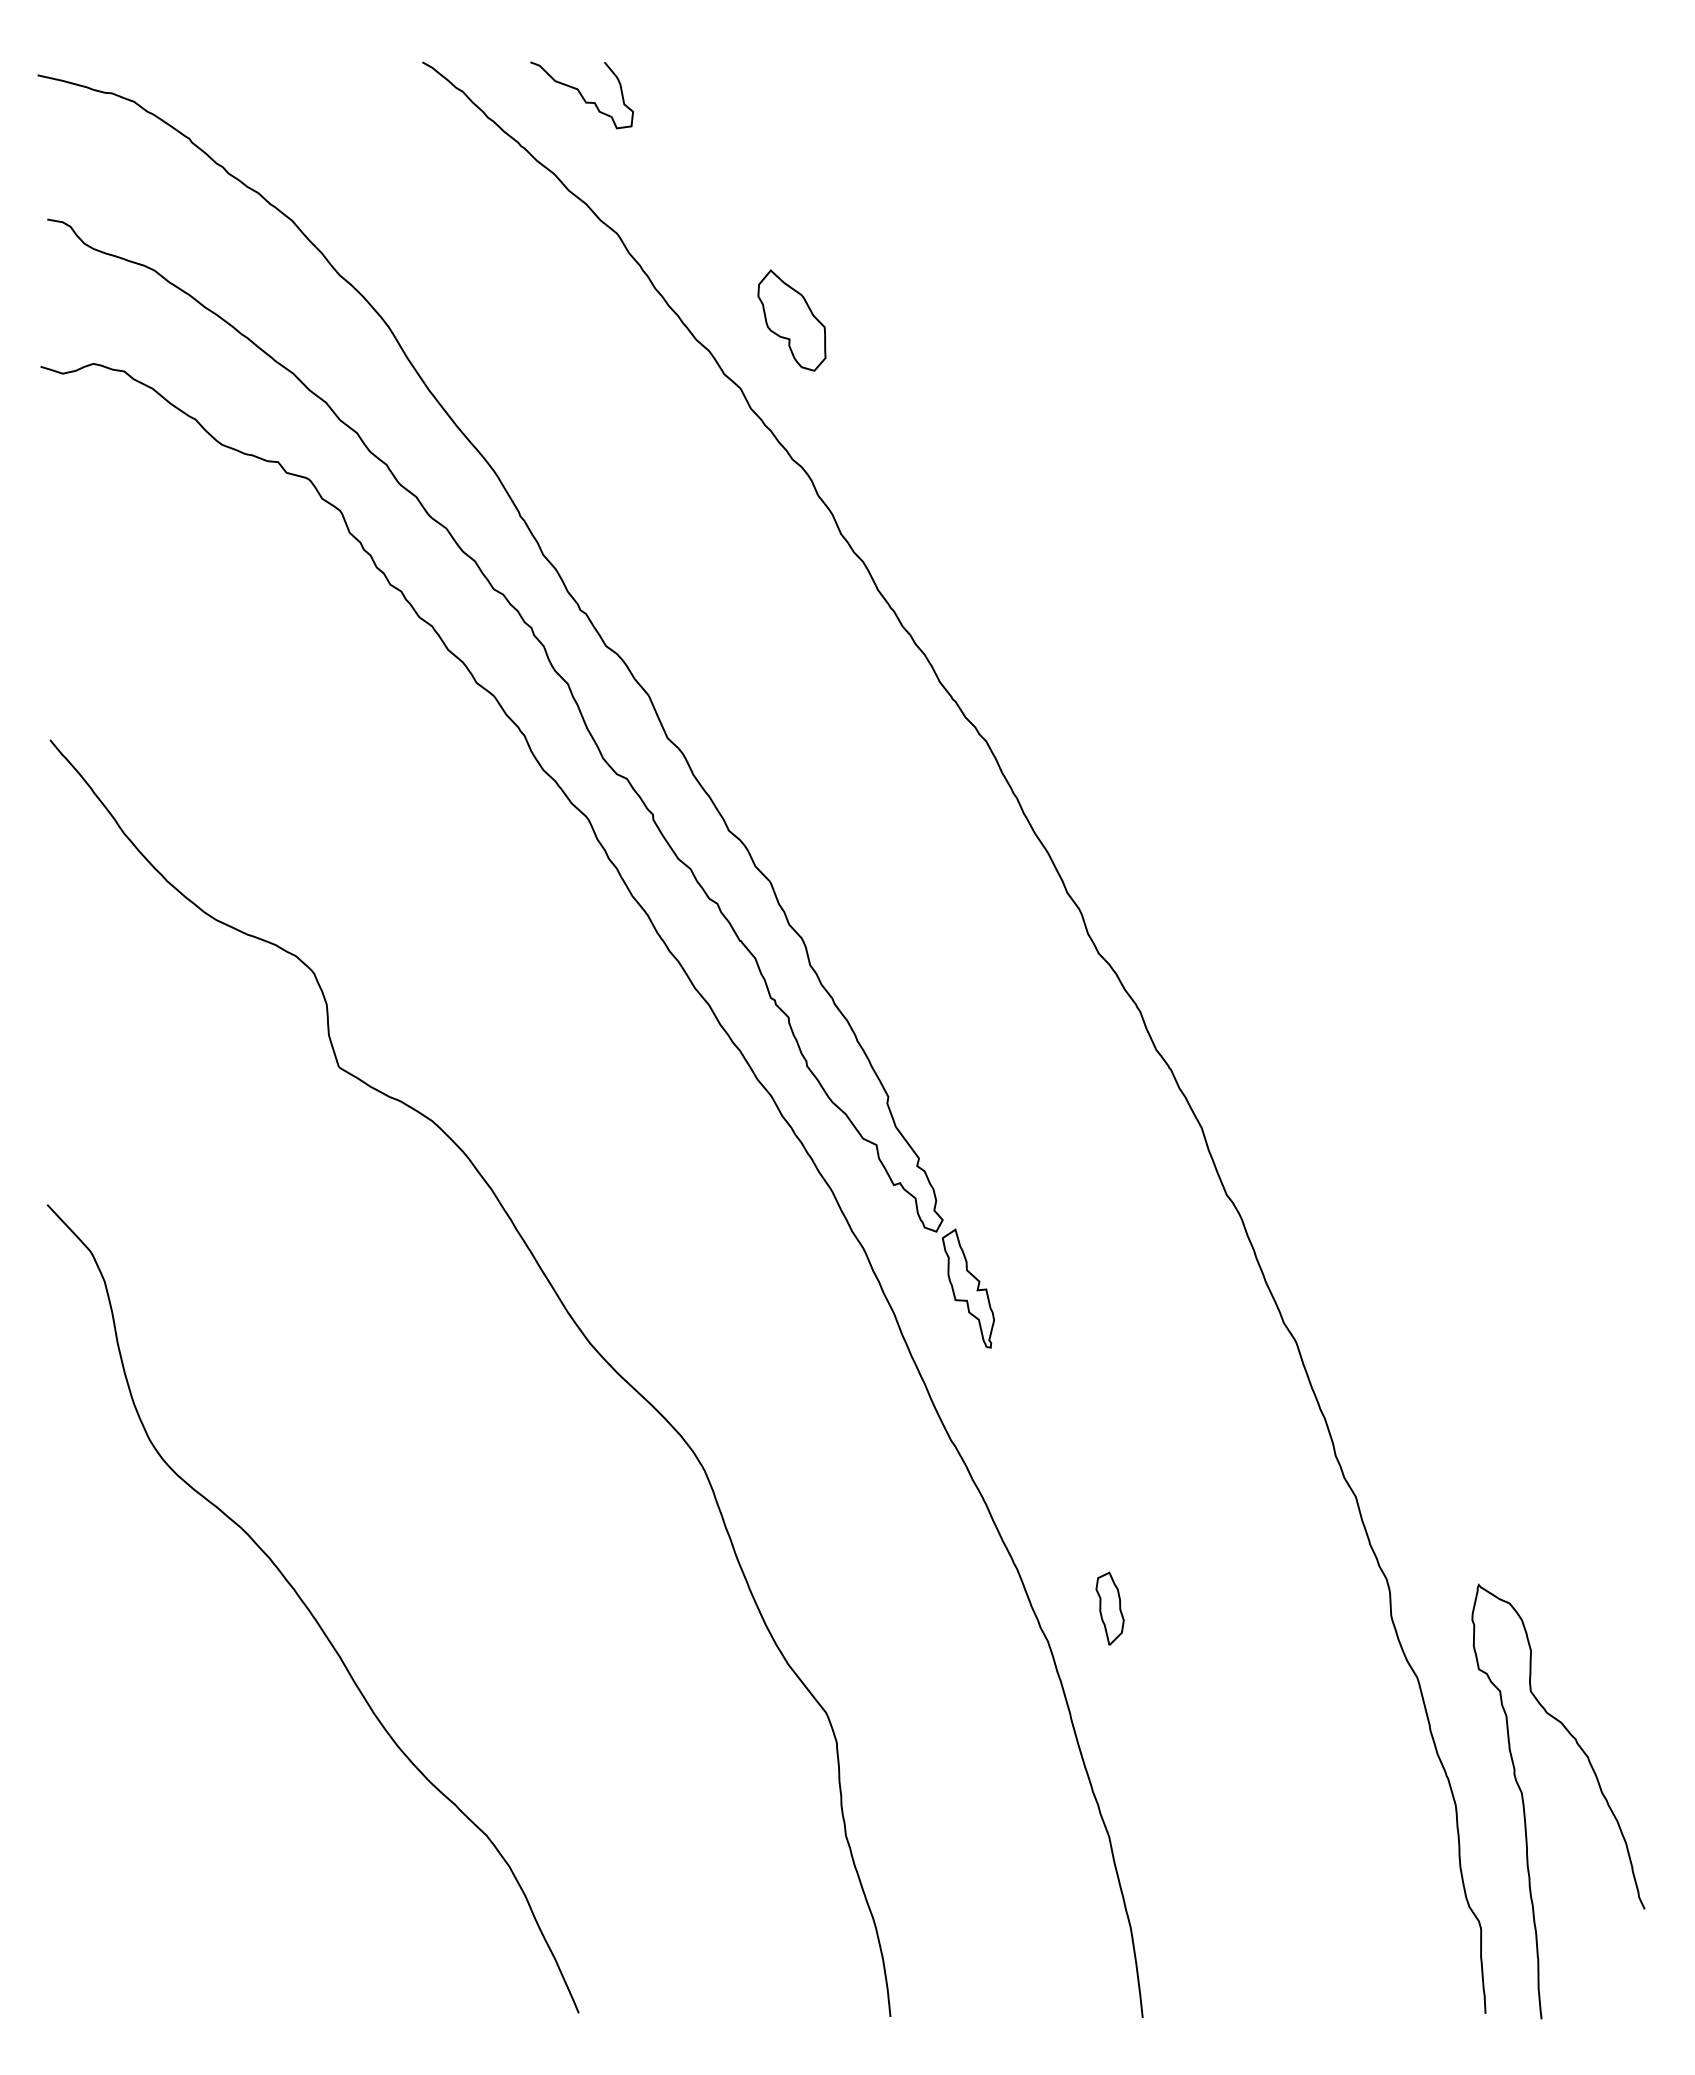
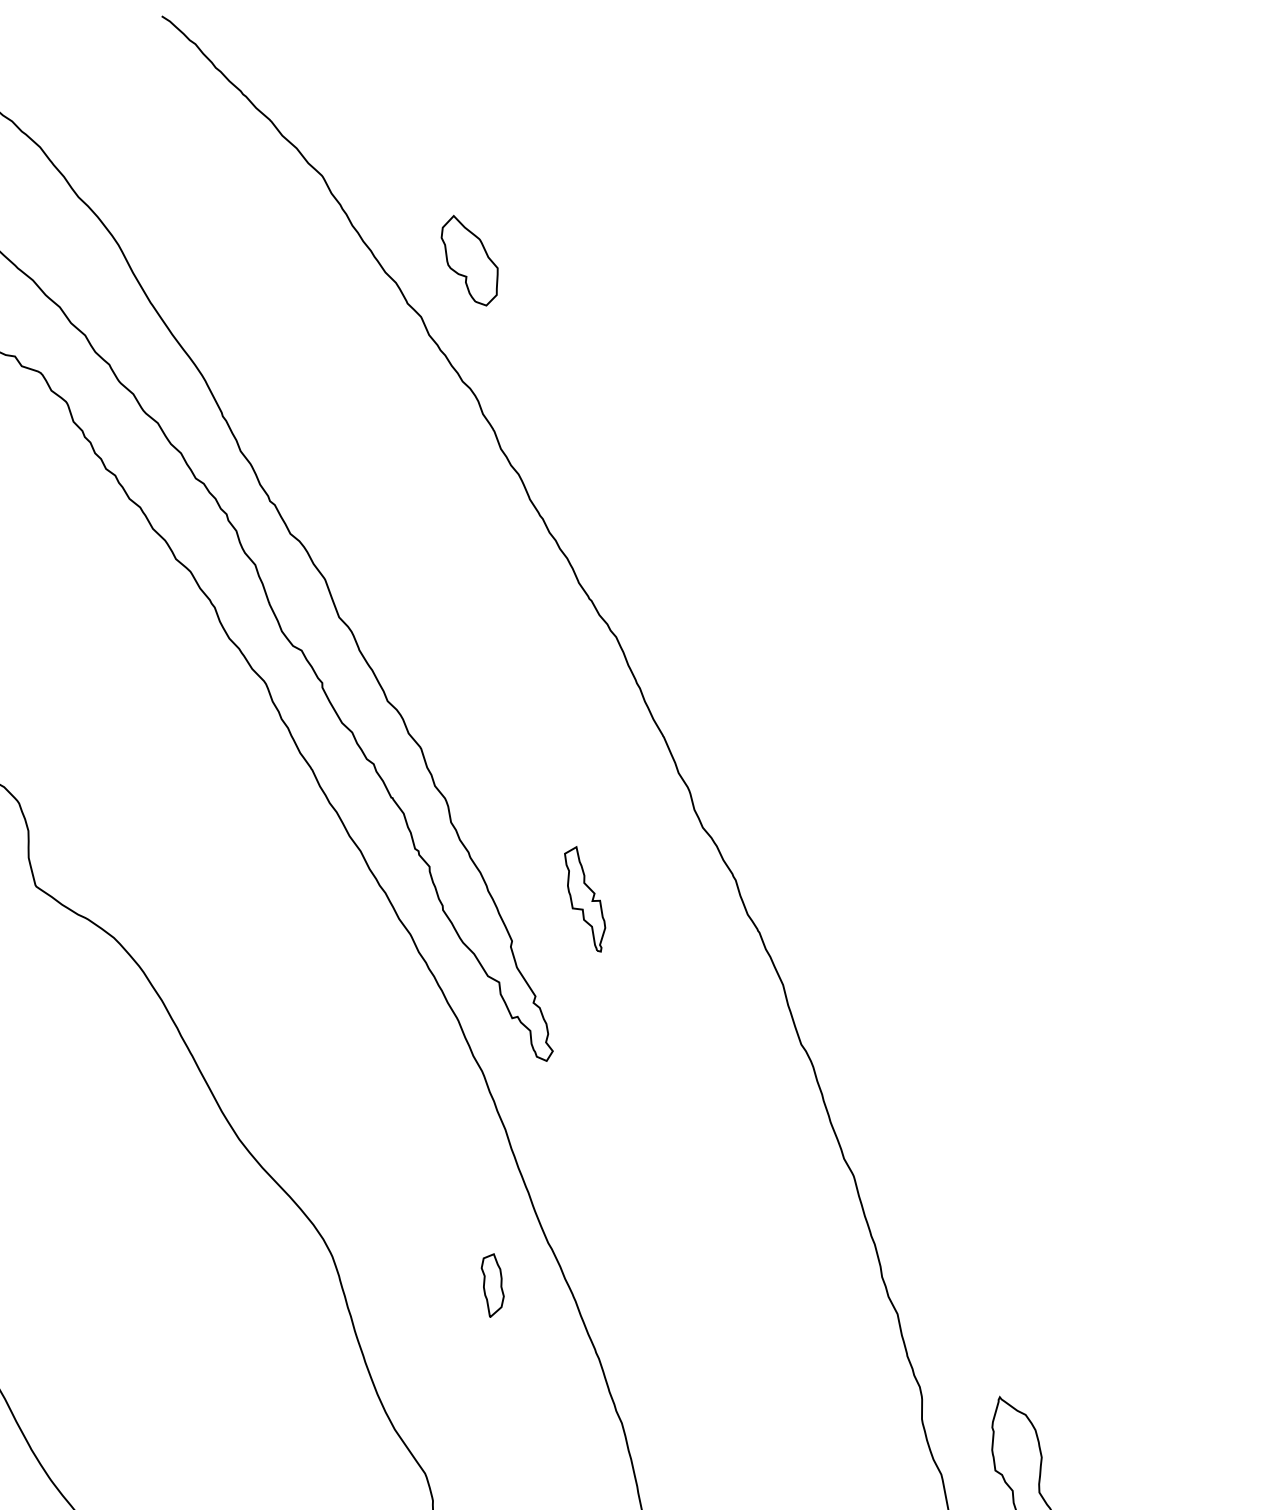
curve: (581, 95) -> (298, 53), removed
part: (968, 1288) -> (584, 898), moved
part: (1109, 1608) -> (492, 1285), moved

